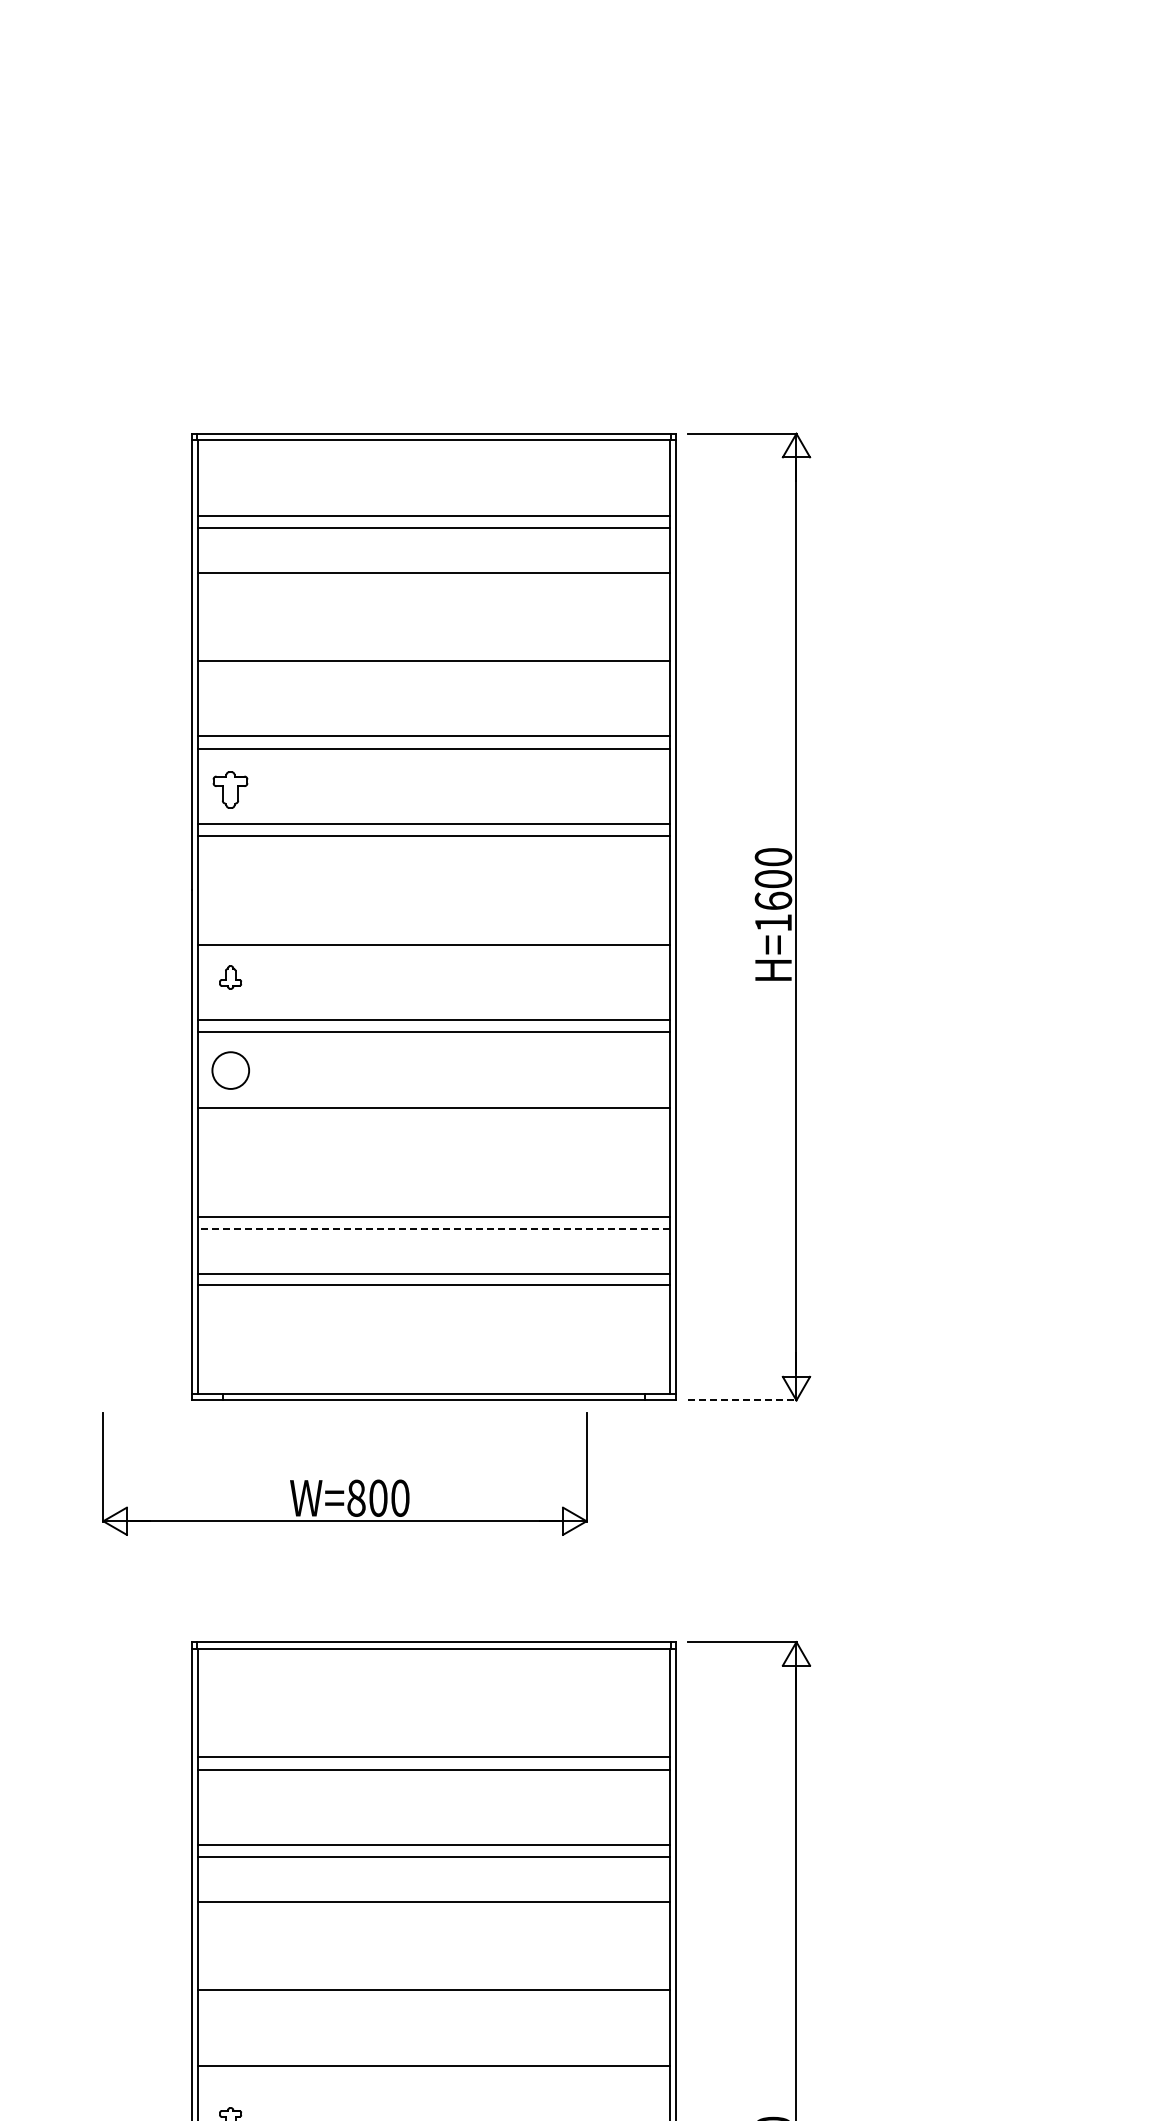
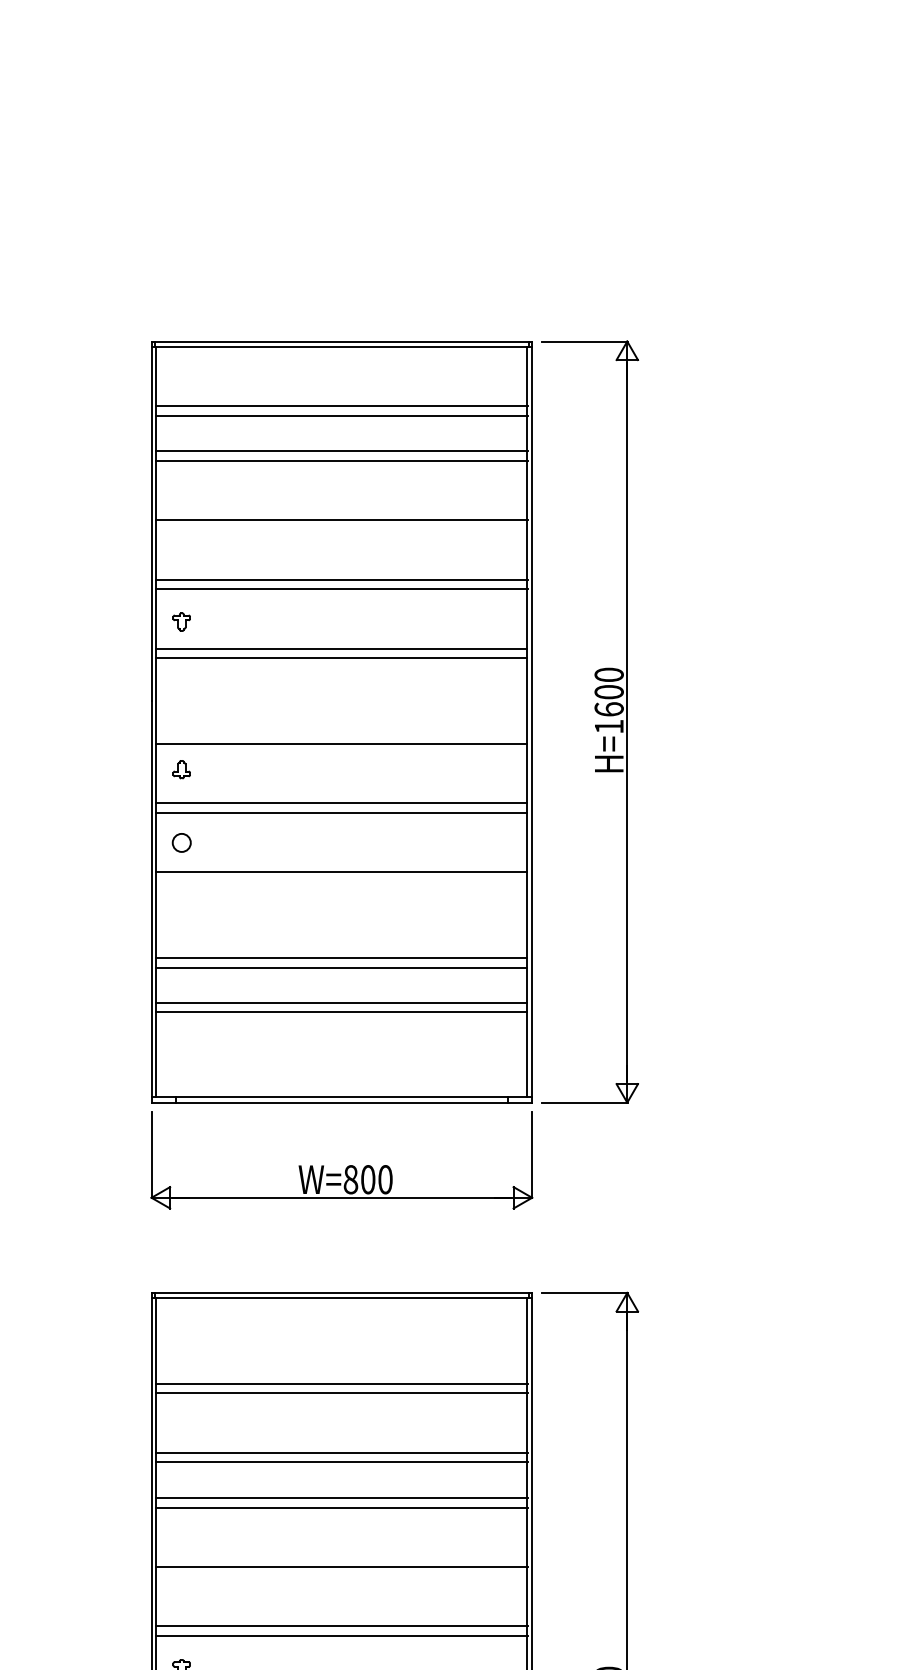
line: (433, 585) -> (341, 460), added
part: (230, 790) -> (181, 622), size x0.62
circle: (230, 1070) -> (181, 842), size x0.62
line: (433, 1228) -> (341, 967), dashed -> solid
line: (742, 1400) -> (584, 1102), dashed -> solid
part: (351, 1481) -> (347, 1166), moved
line: (433, 1914) -> (341, 1507), added
line: (433, 2077) -> (341, 1635), added

